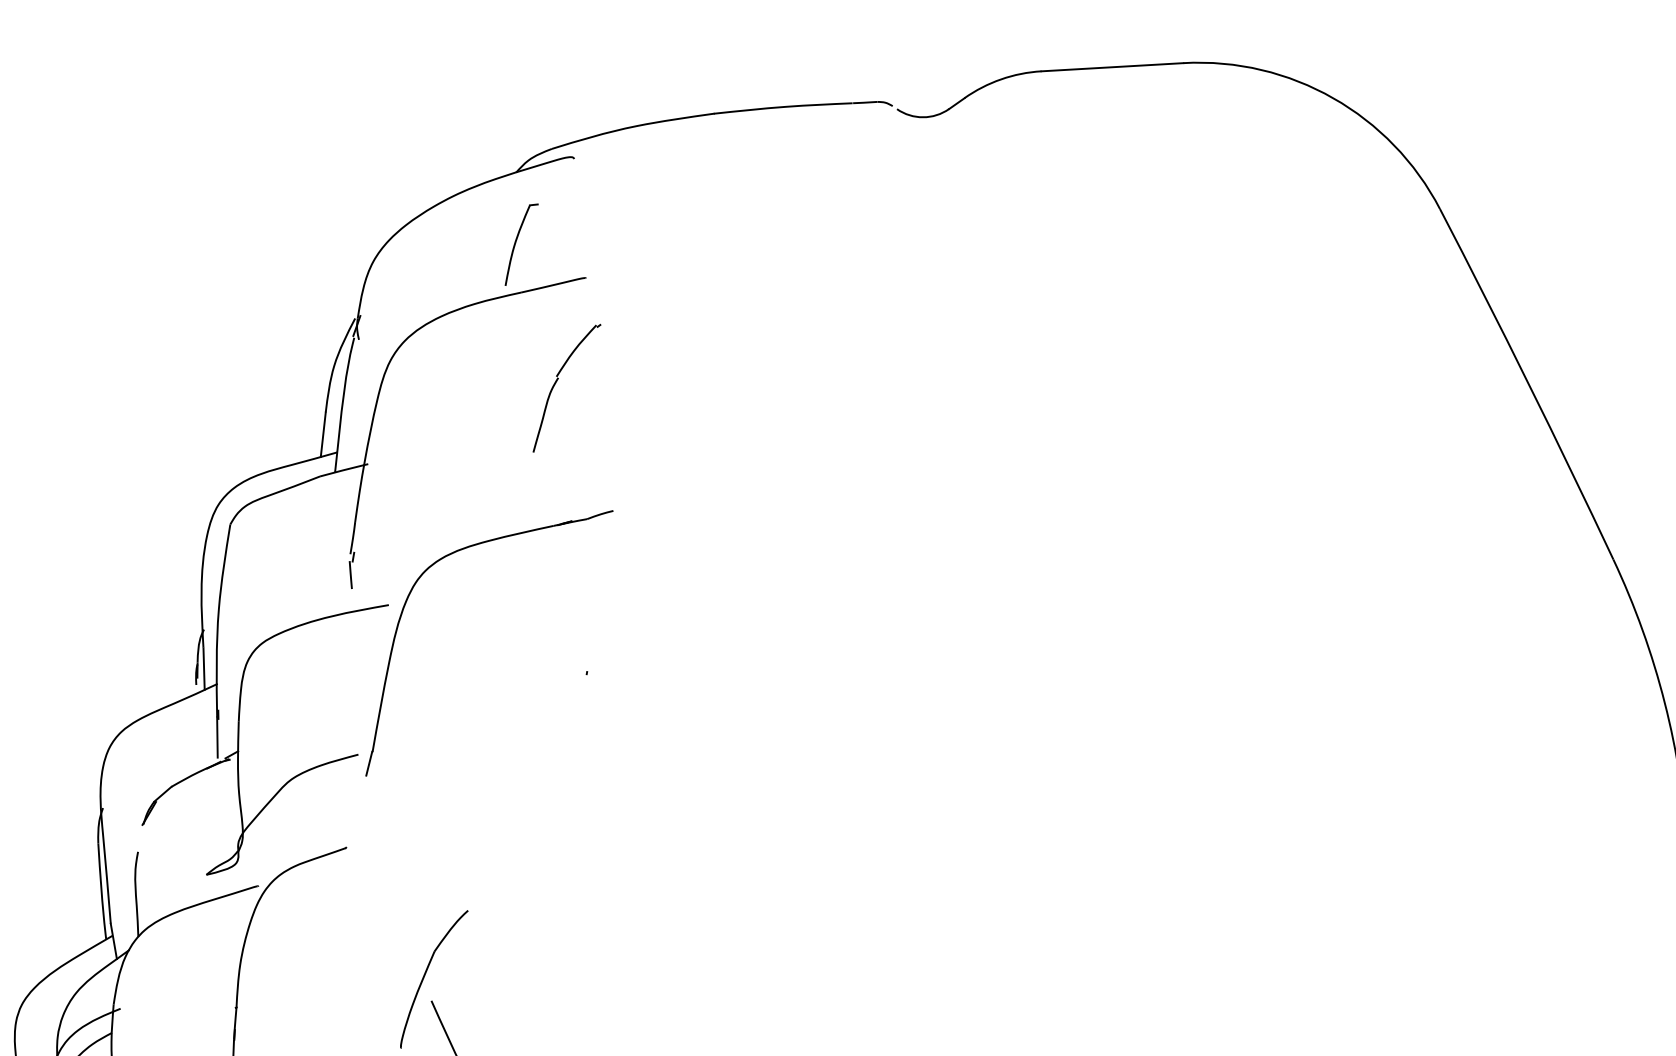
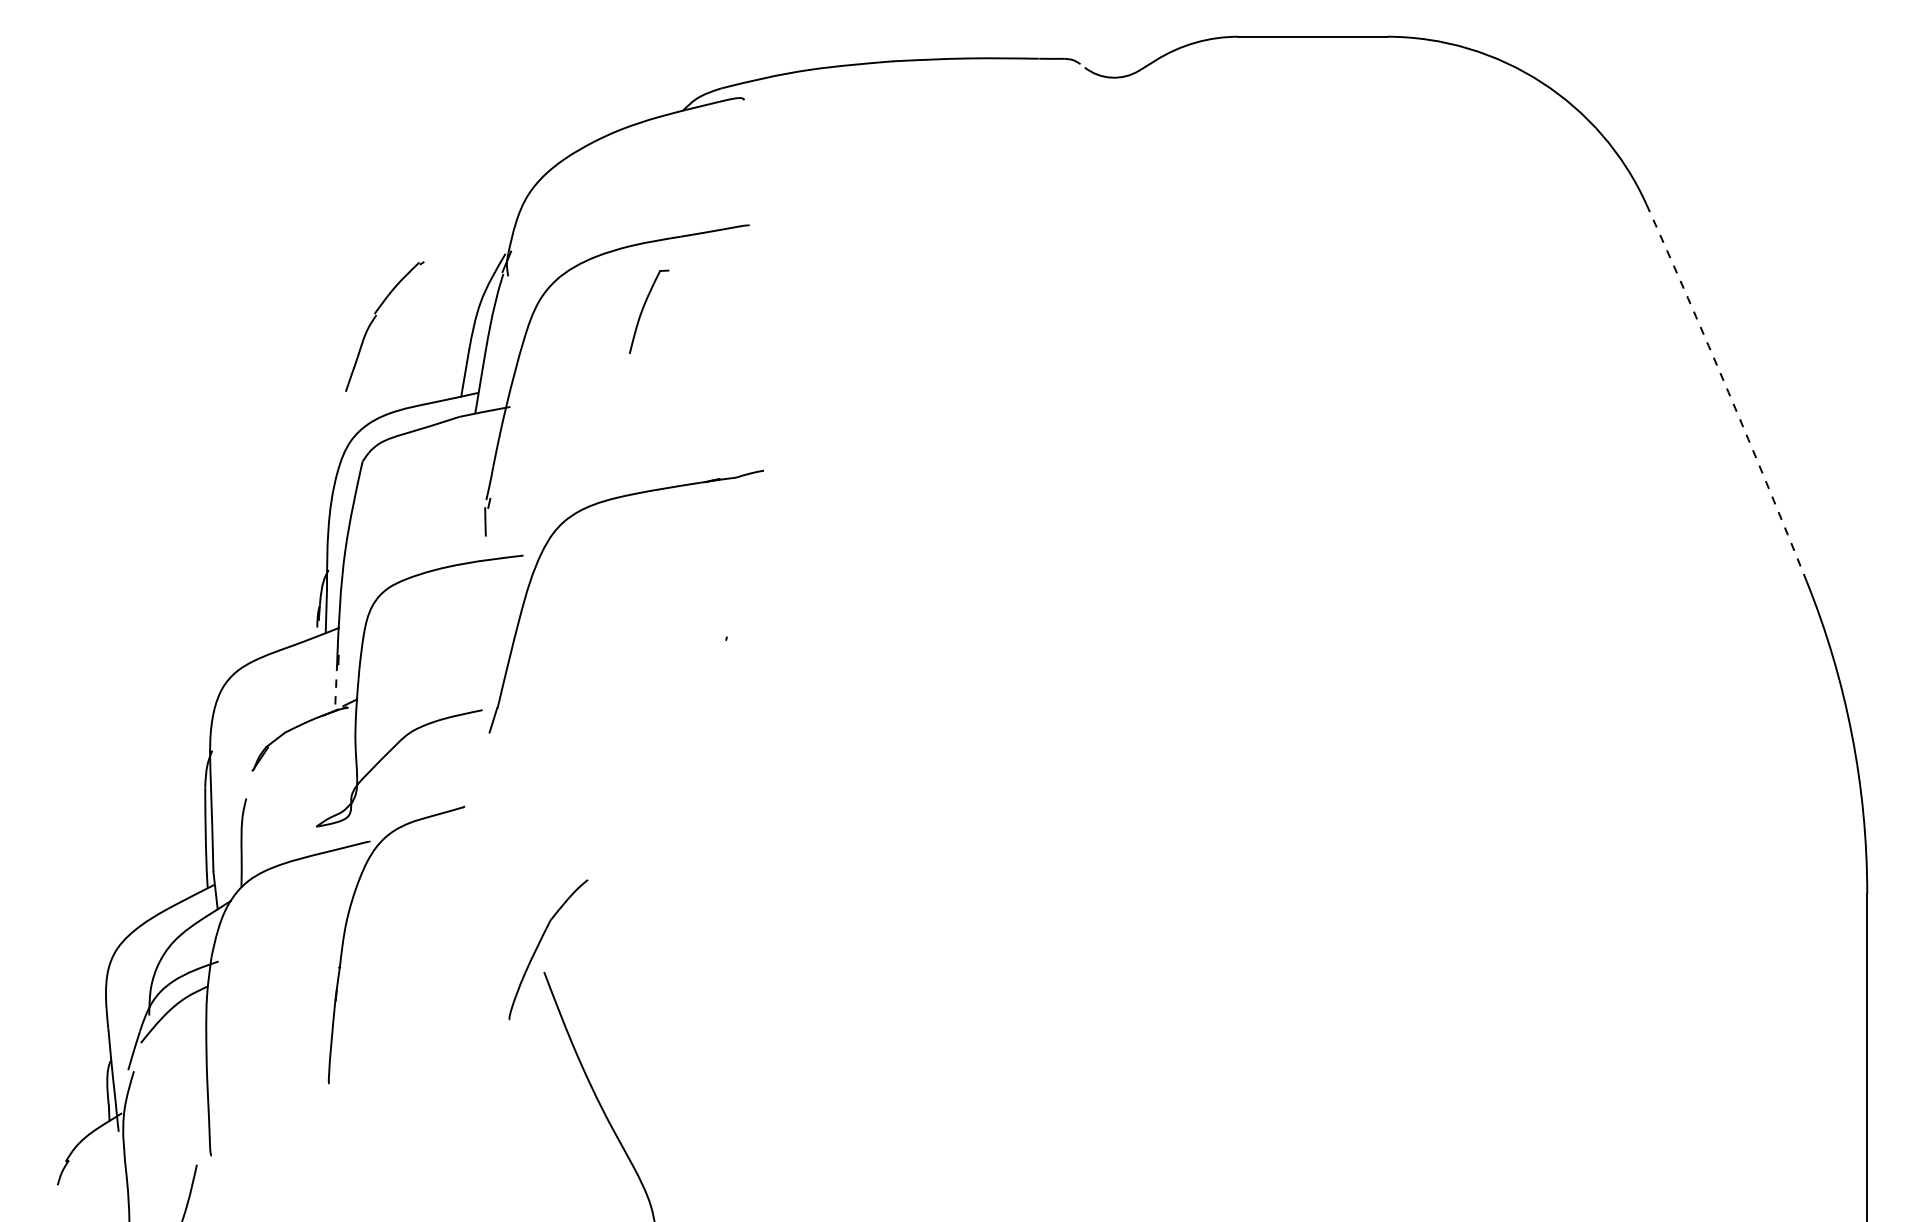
part: (516, 243) -> (643, 310), moved
part: (557, 381) -> (375, 318), moved
arc: (1528, 383) -> (1728, 392), solid -> dashed
line: (217, 738) -> (336, 684), solid -> dashed

